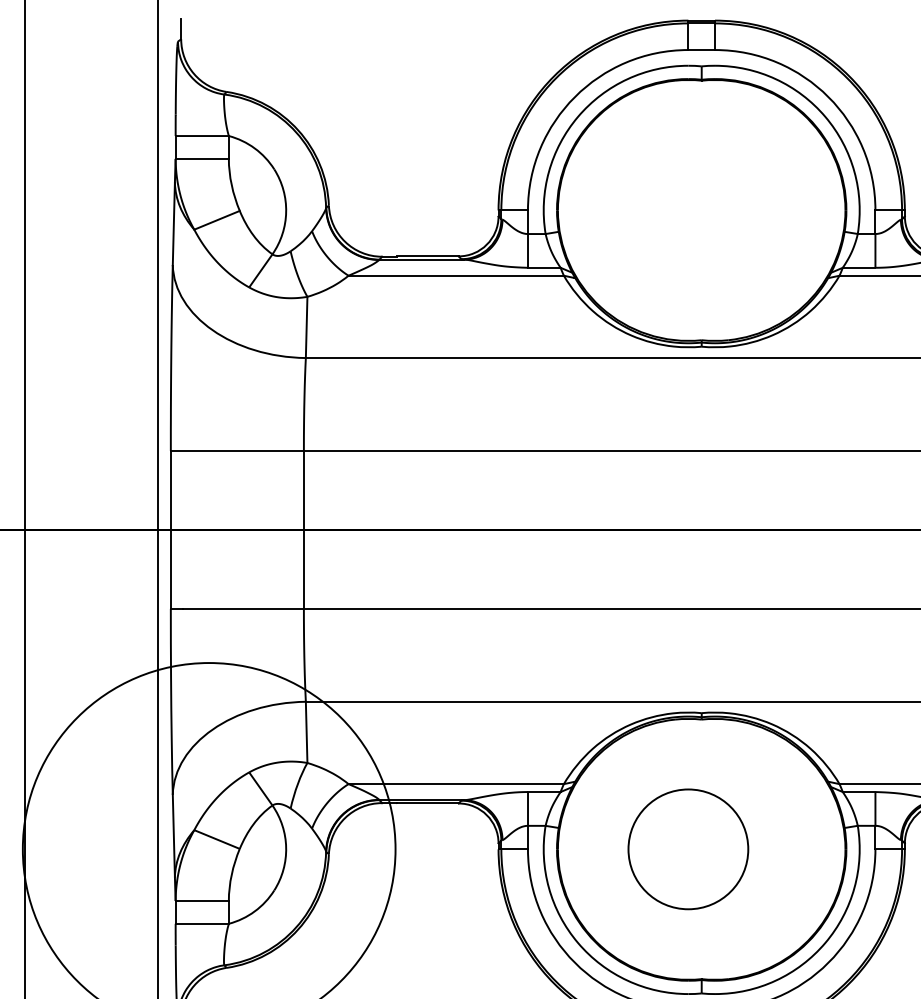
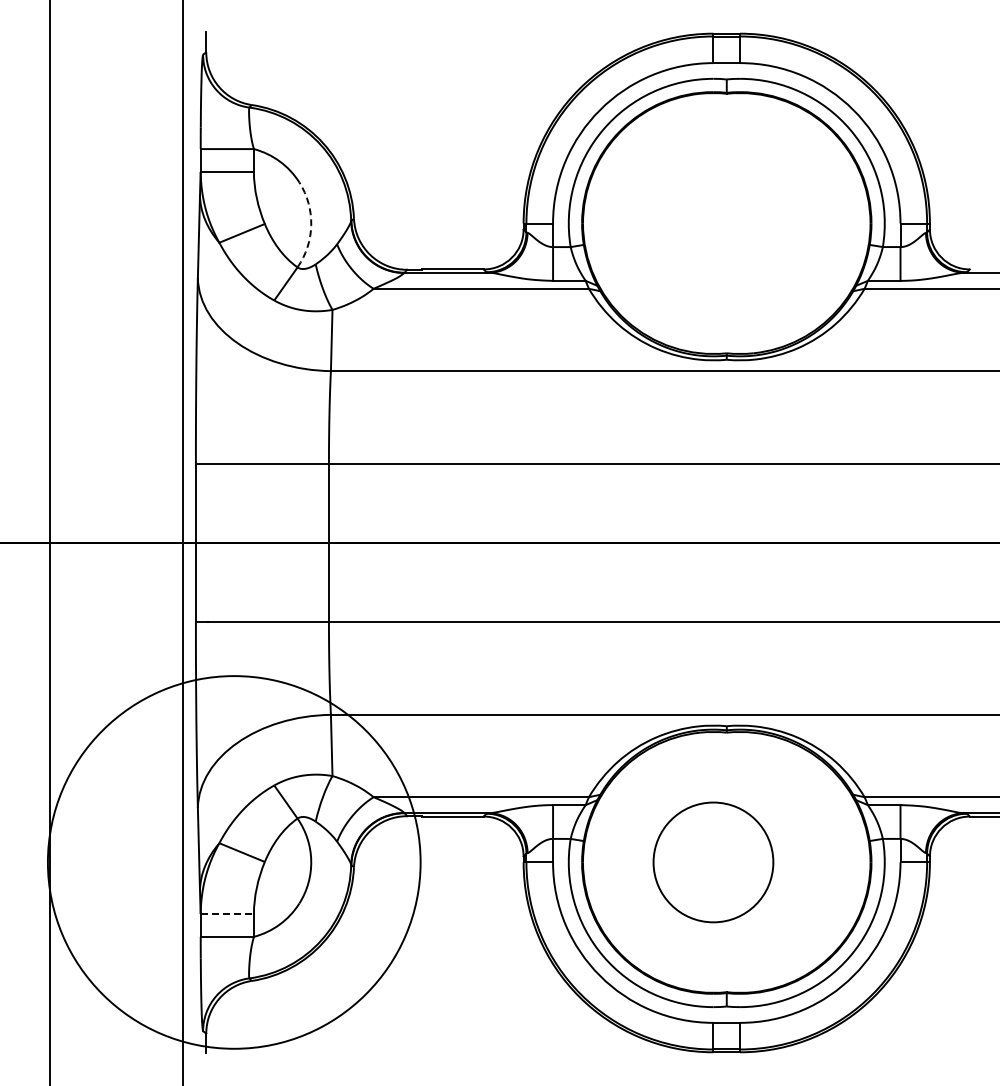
arc: (286, 212) -> (311, 225), solid -> dashed
line: (202, 901) -> (227, 914), solid -> dashed

